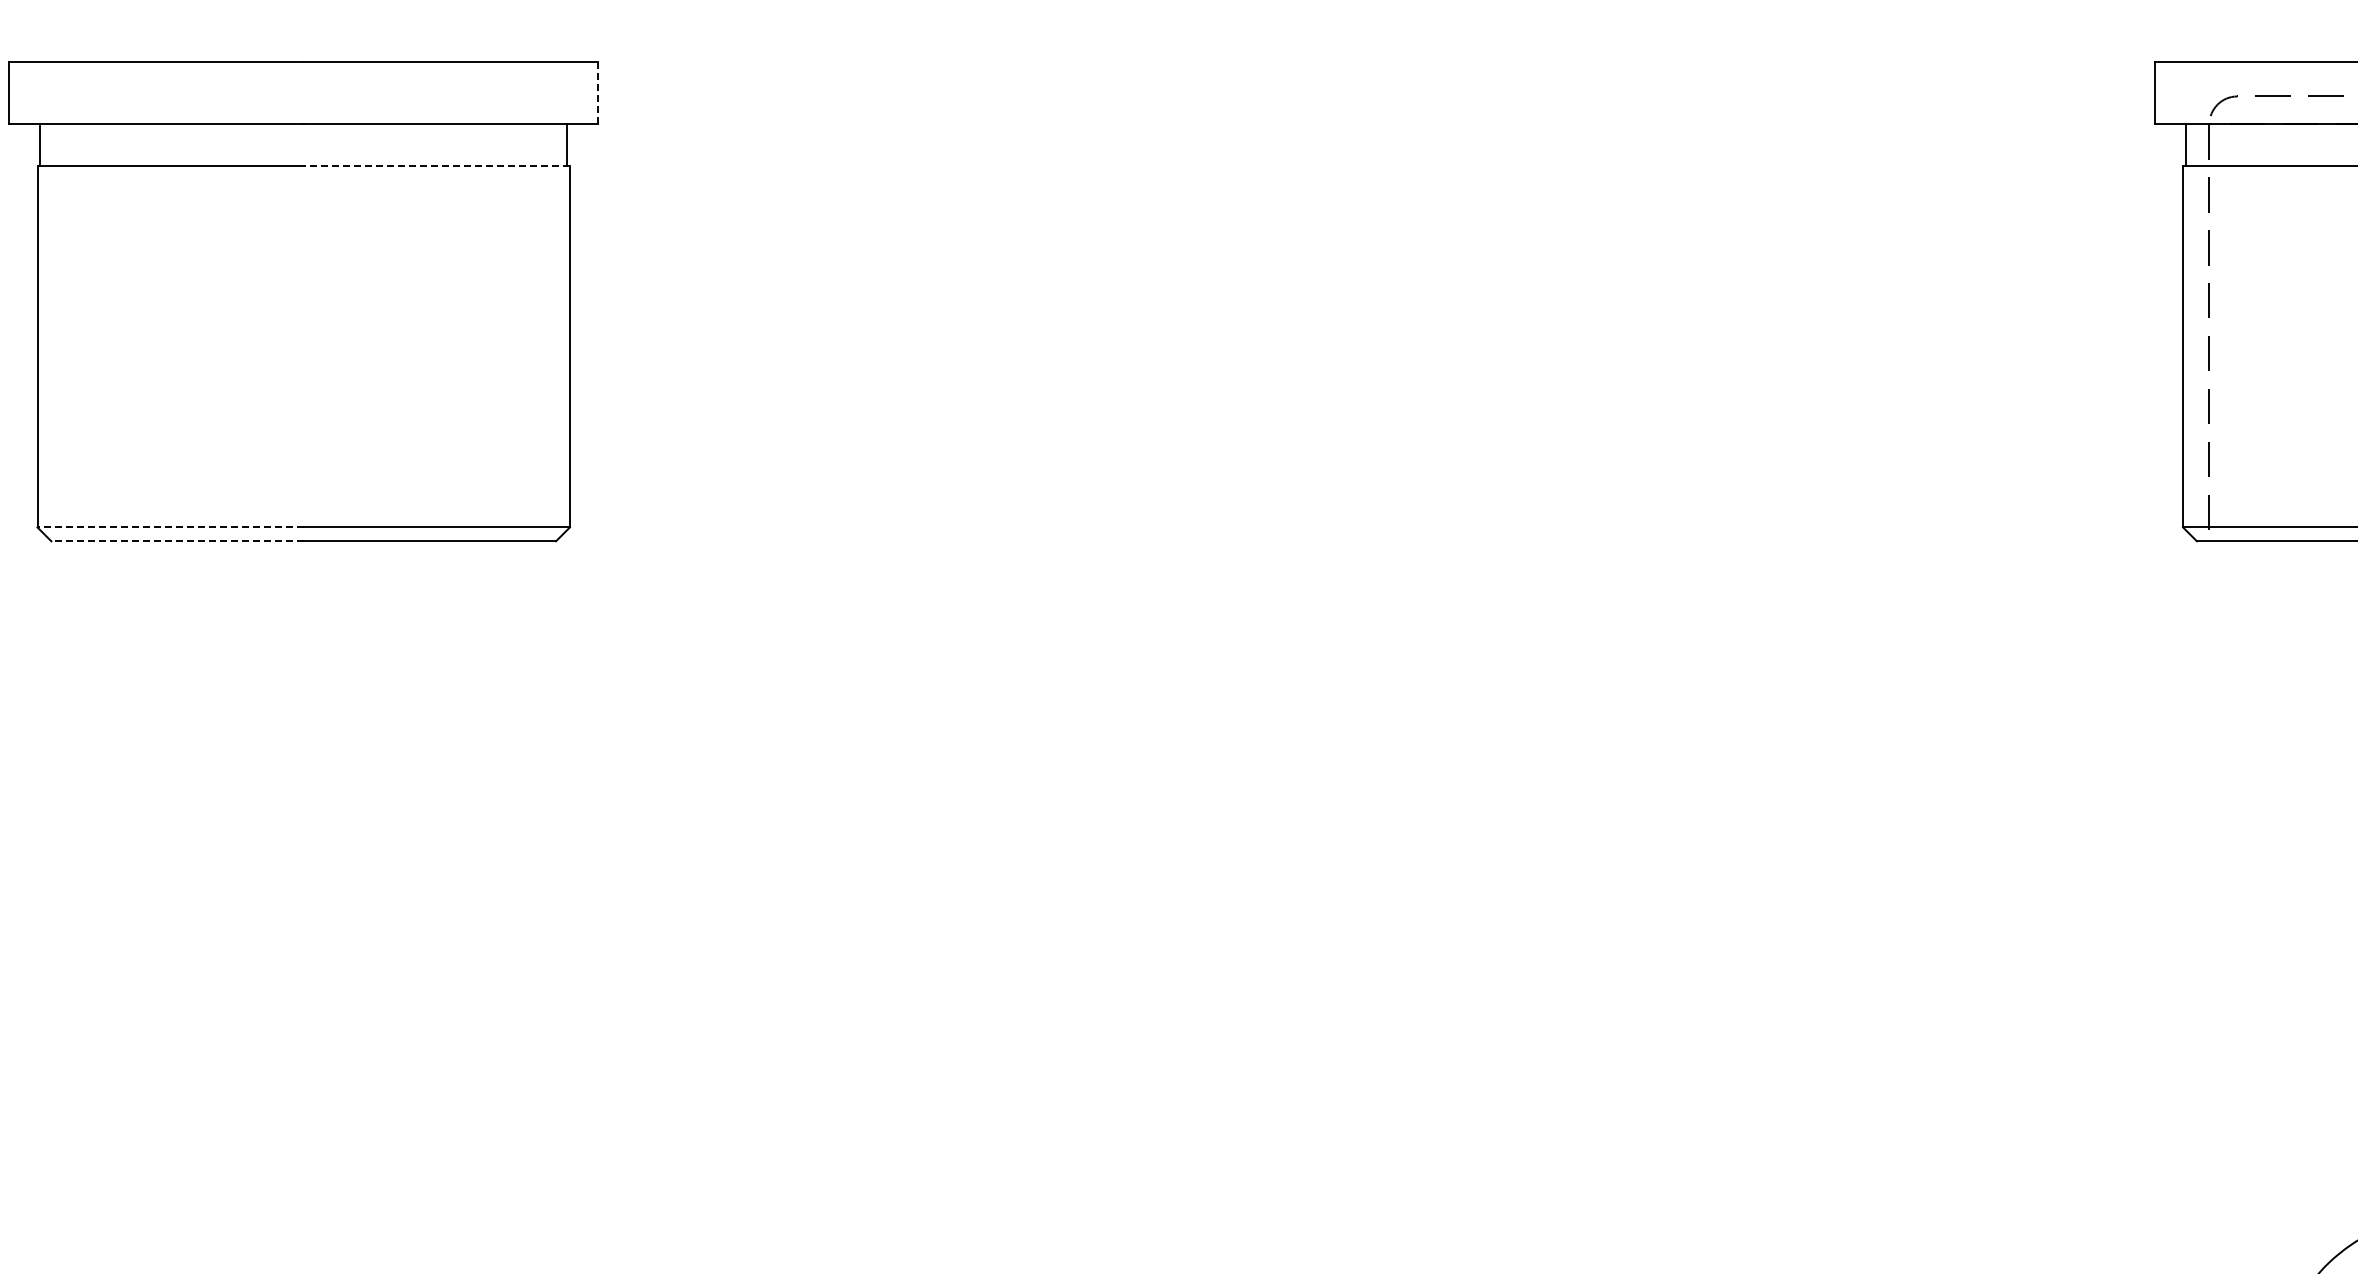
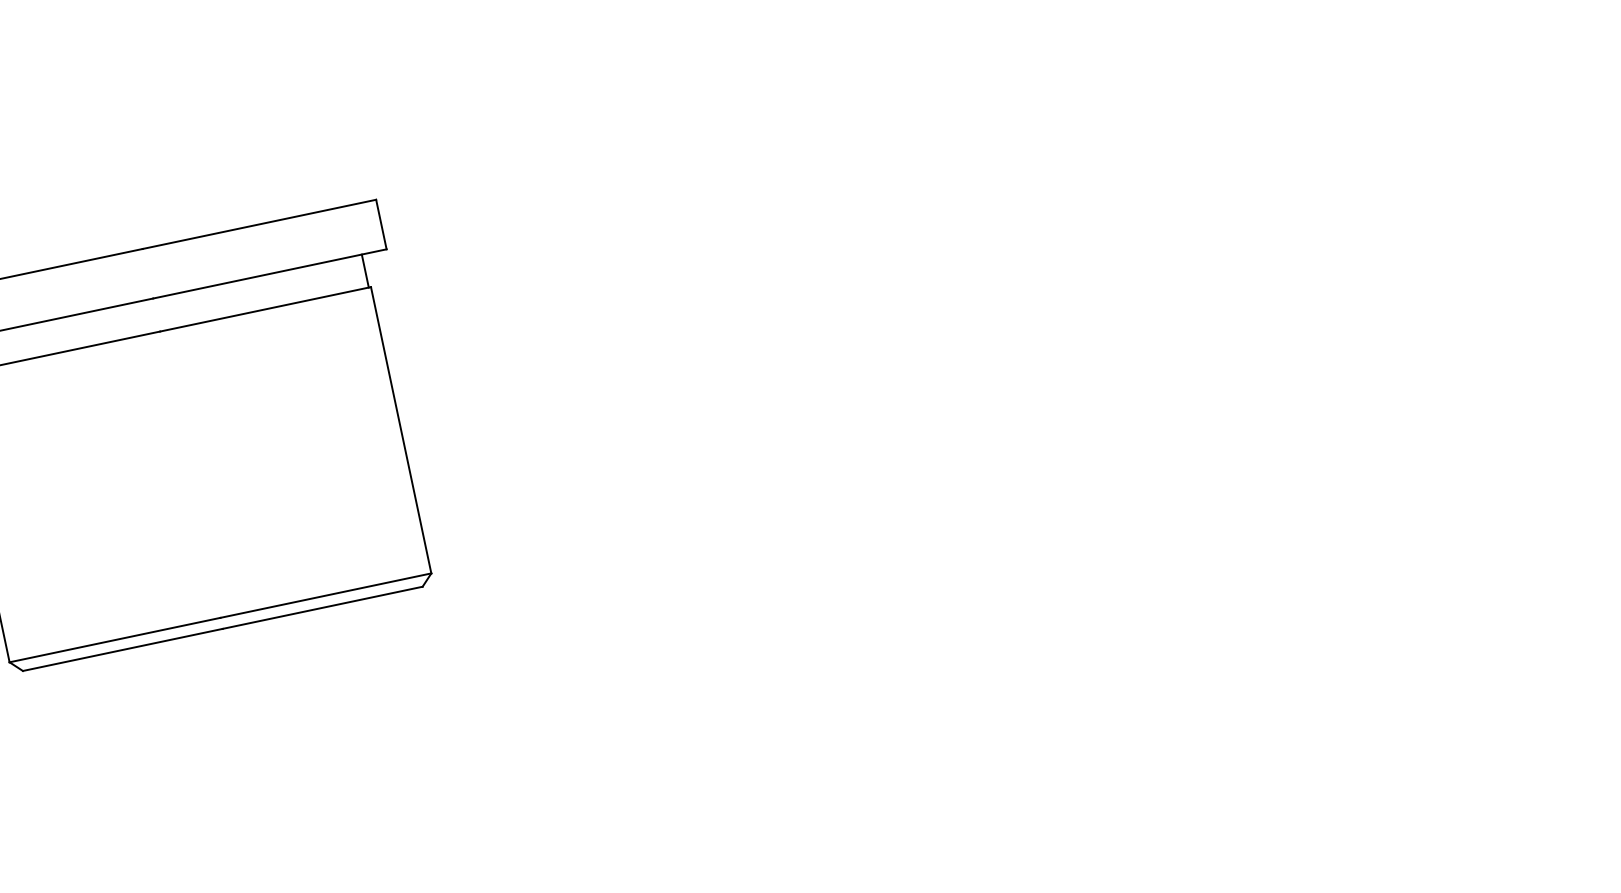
line: (598, 92) -> (381, 224), dashed -> solid
line: (436, 165) -> (265, 309), dashed -> solid
line: (170, 527) -> (114, 640), dashed -> solid
line: (177, 541) -> (122, 650), dashed -> solid

